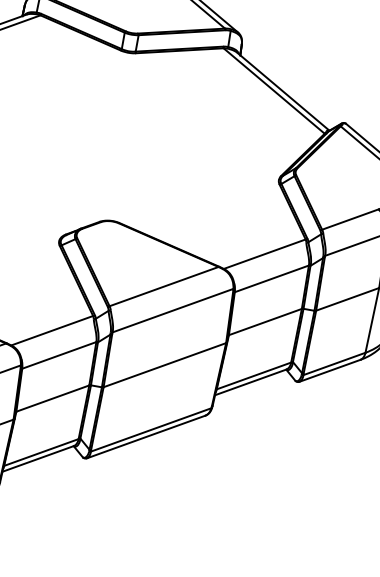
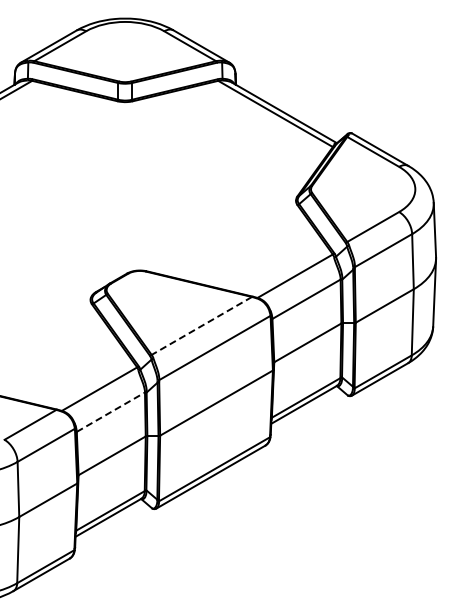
line: (163, 286) -> (201, 325), solid -> dashed
line: (60, 354) -> (111, 411), solid -> dashed

